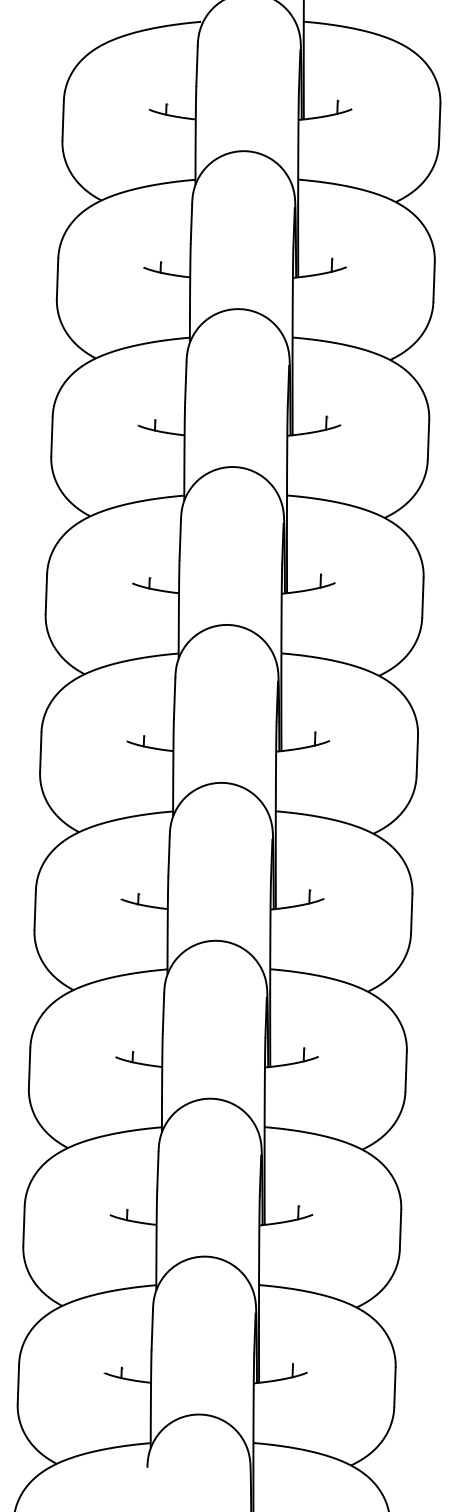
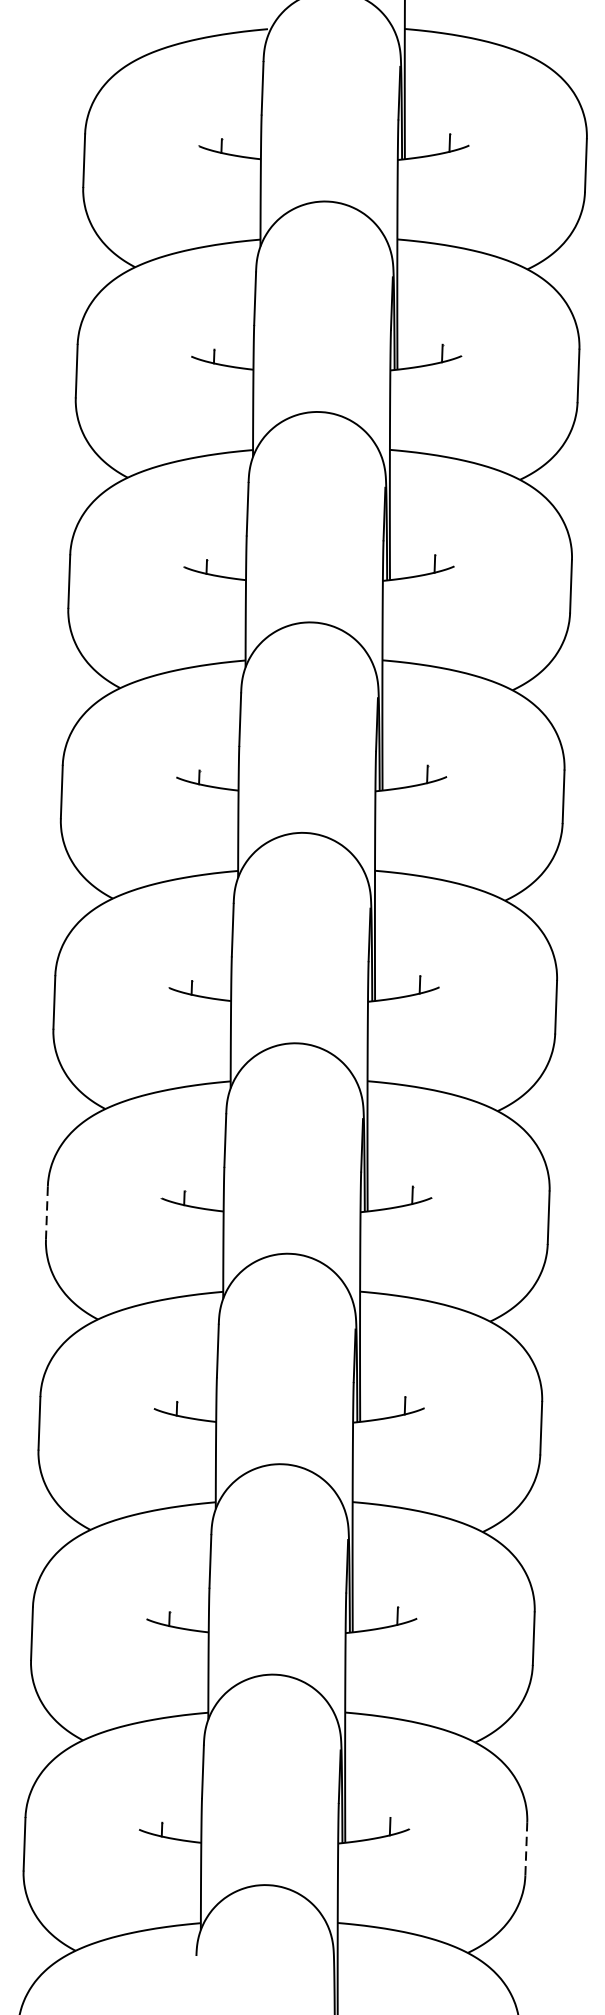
line: (35, 910) -> (47, 1213), solid -> dashed
line: (394, 1387) -> (525, 1849), solid -> dashed

